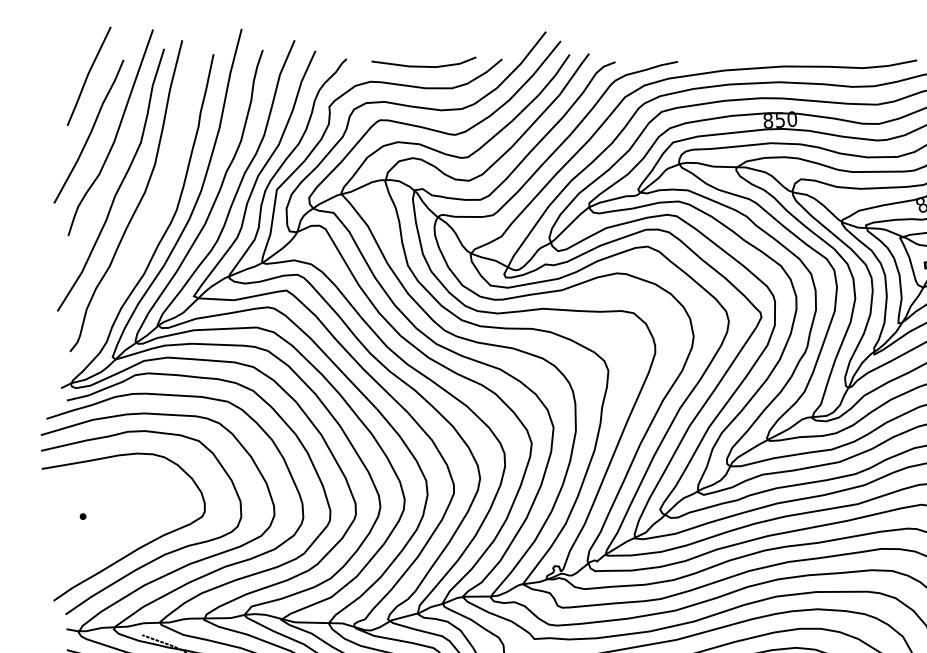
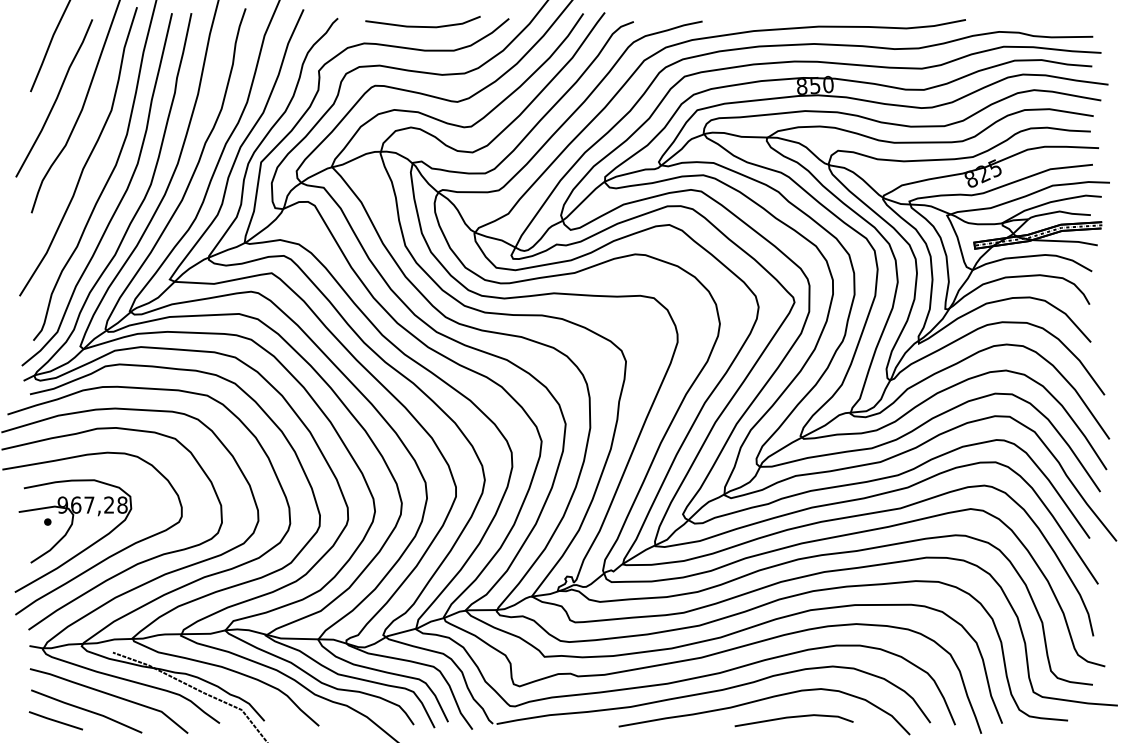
curve: (148, 225) -> (119, 201), added
part: (106, 528) -> (73, 535), added

